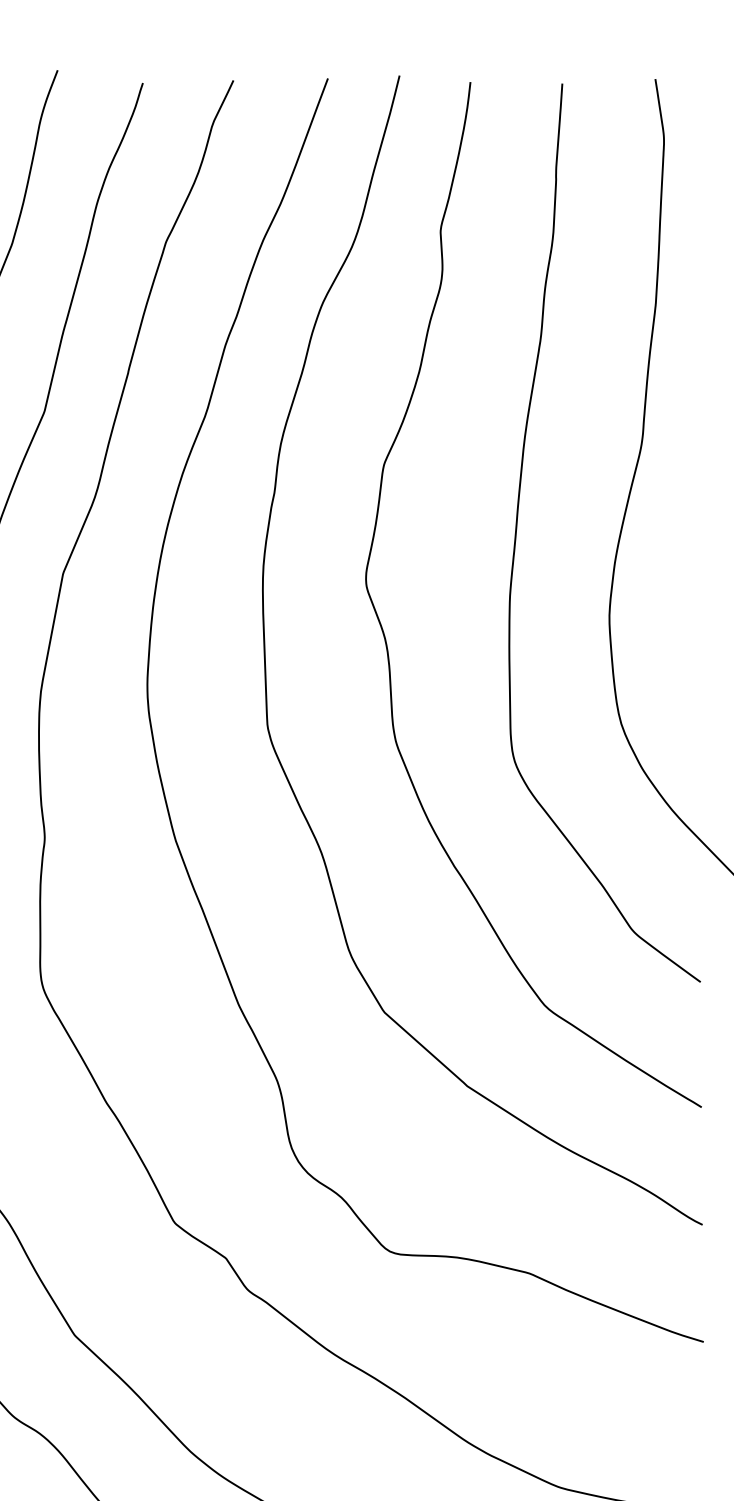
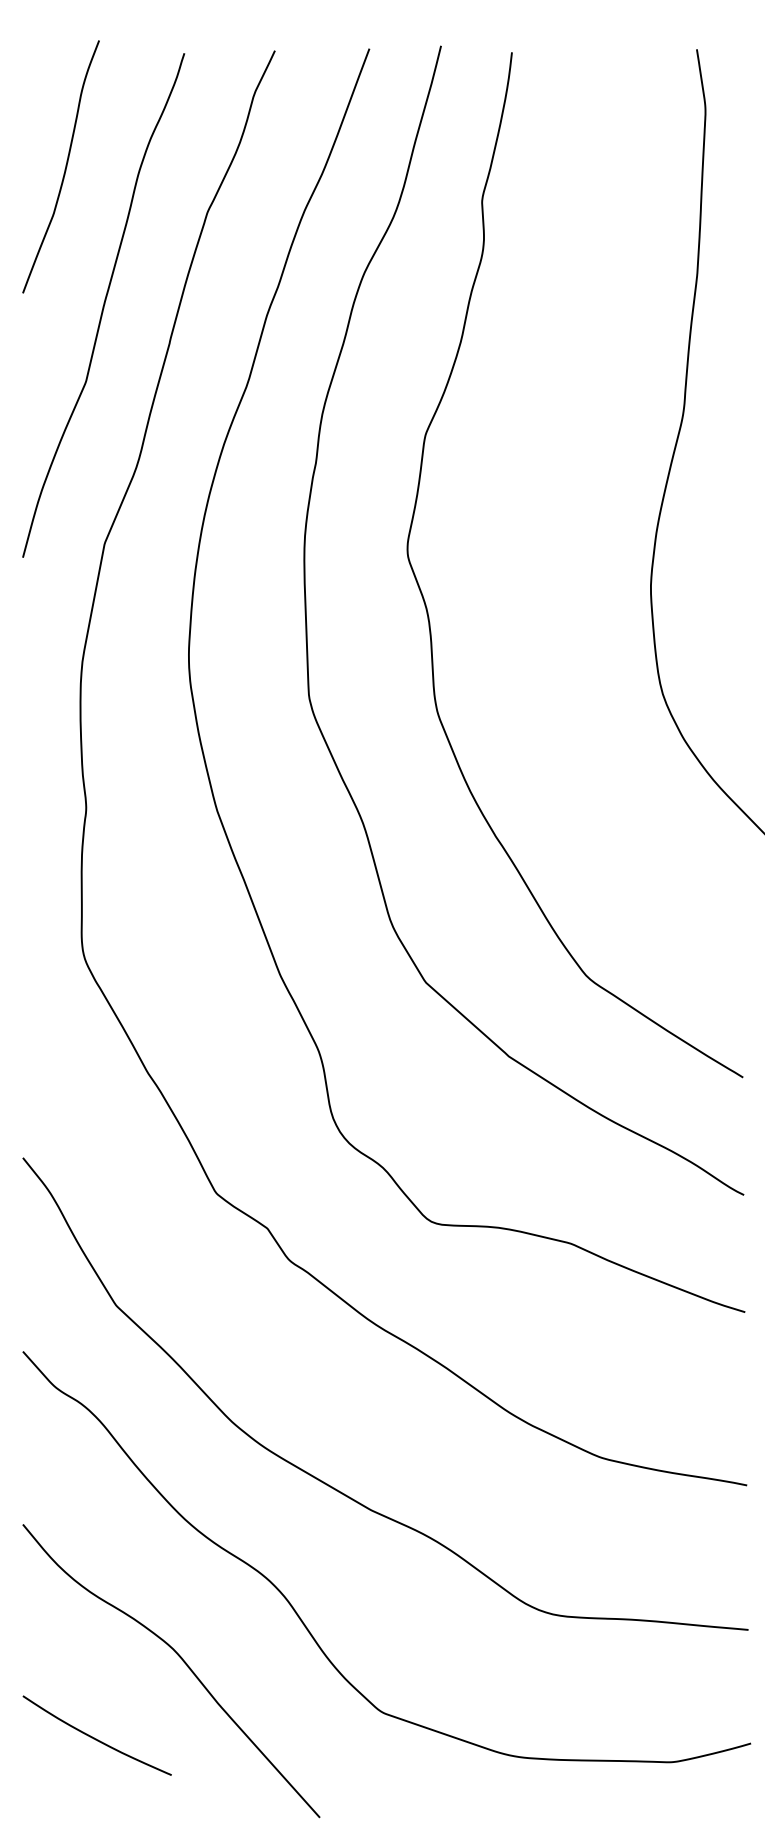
curve: (518, 523) -> (559, 493), removed

